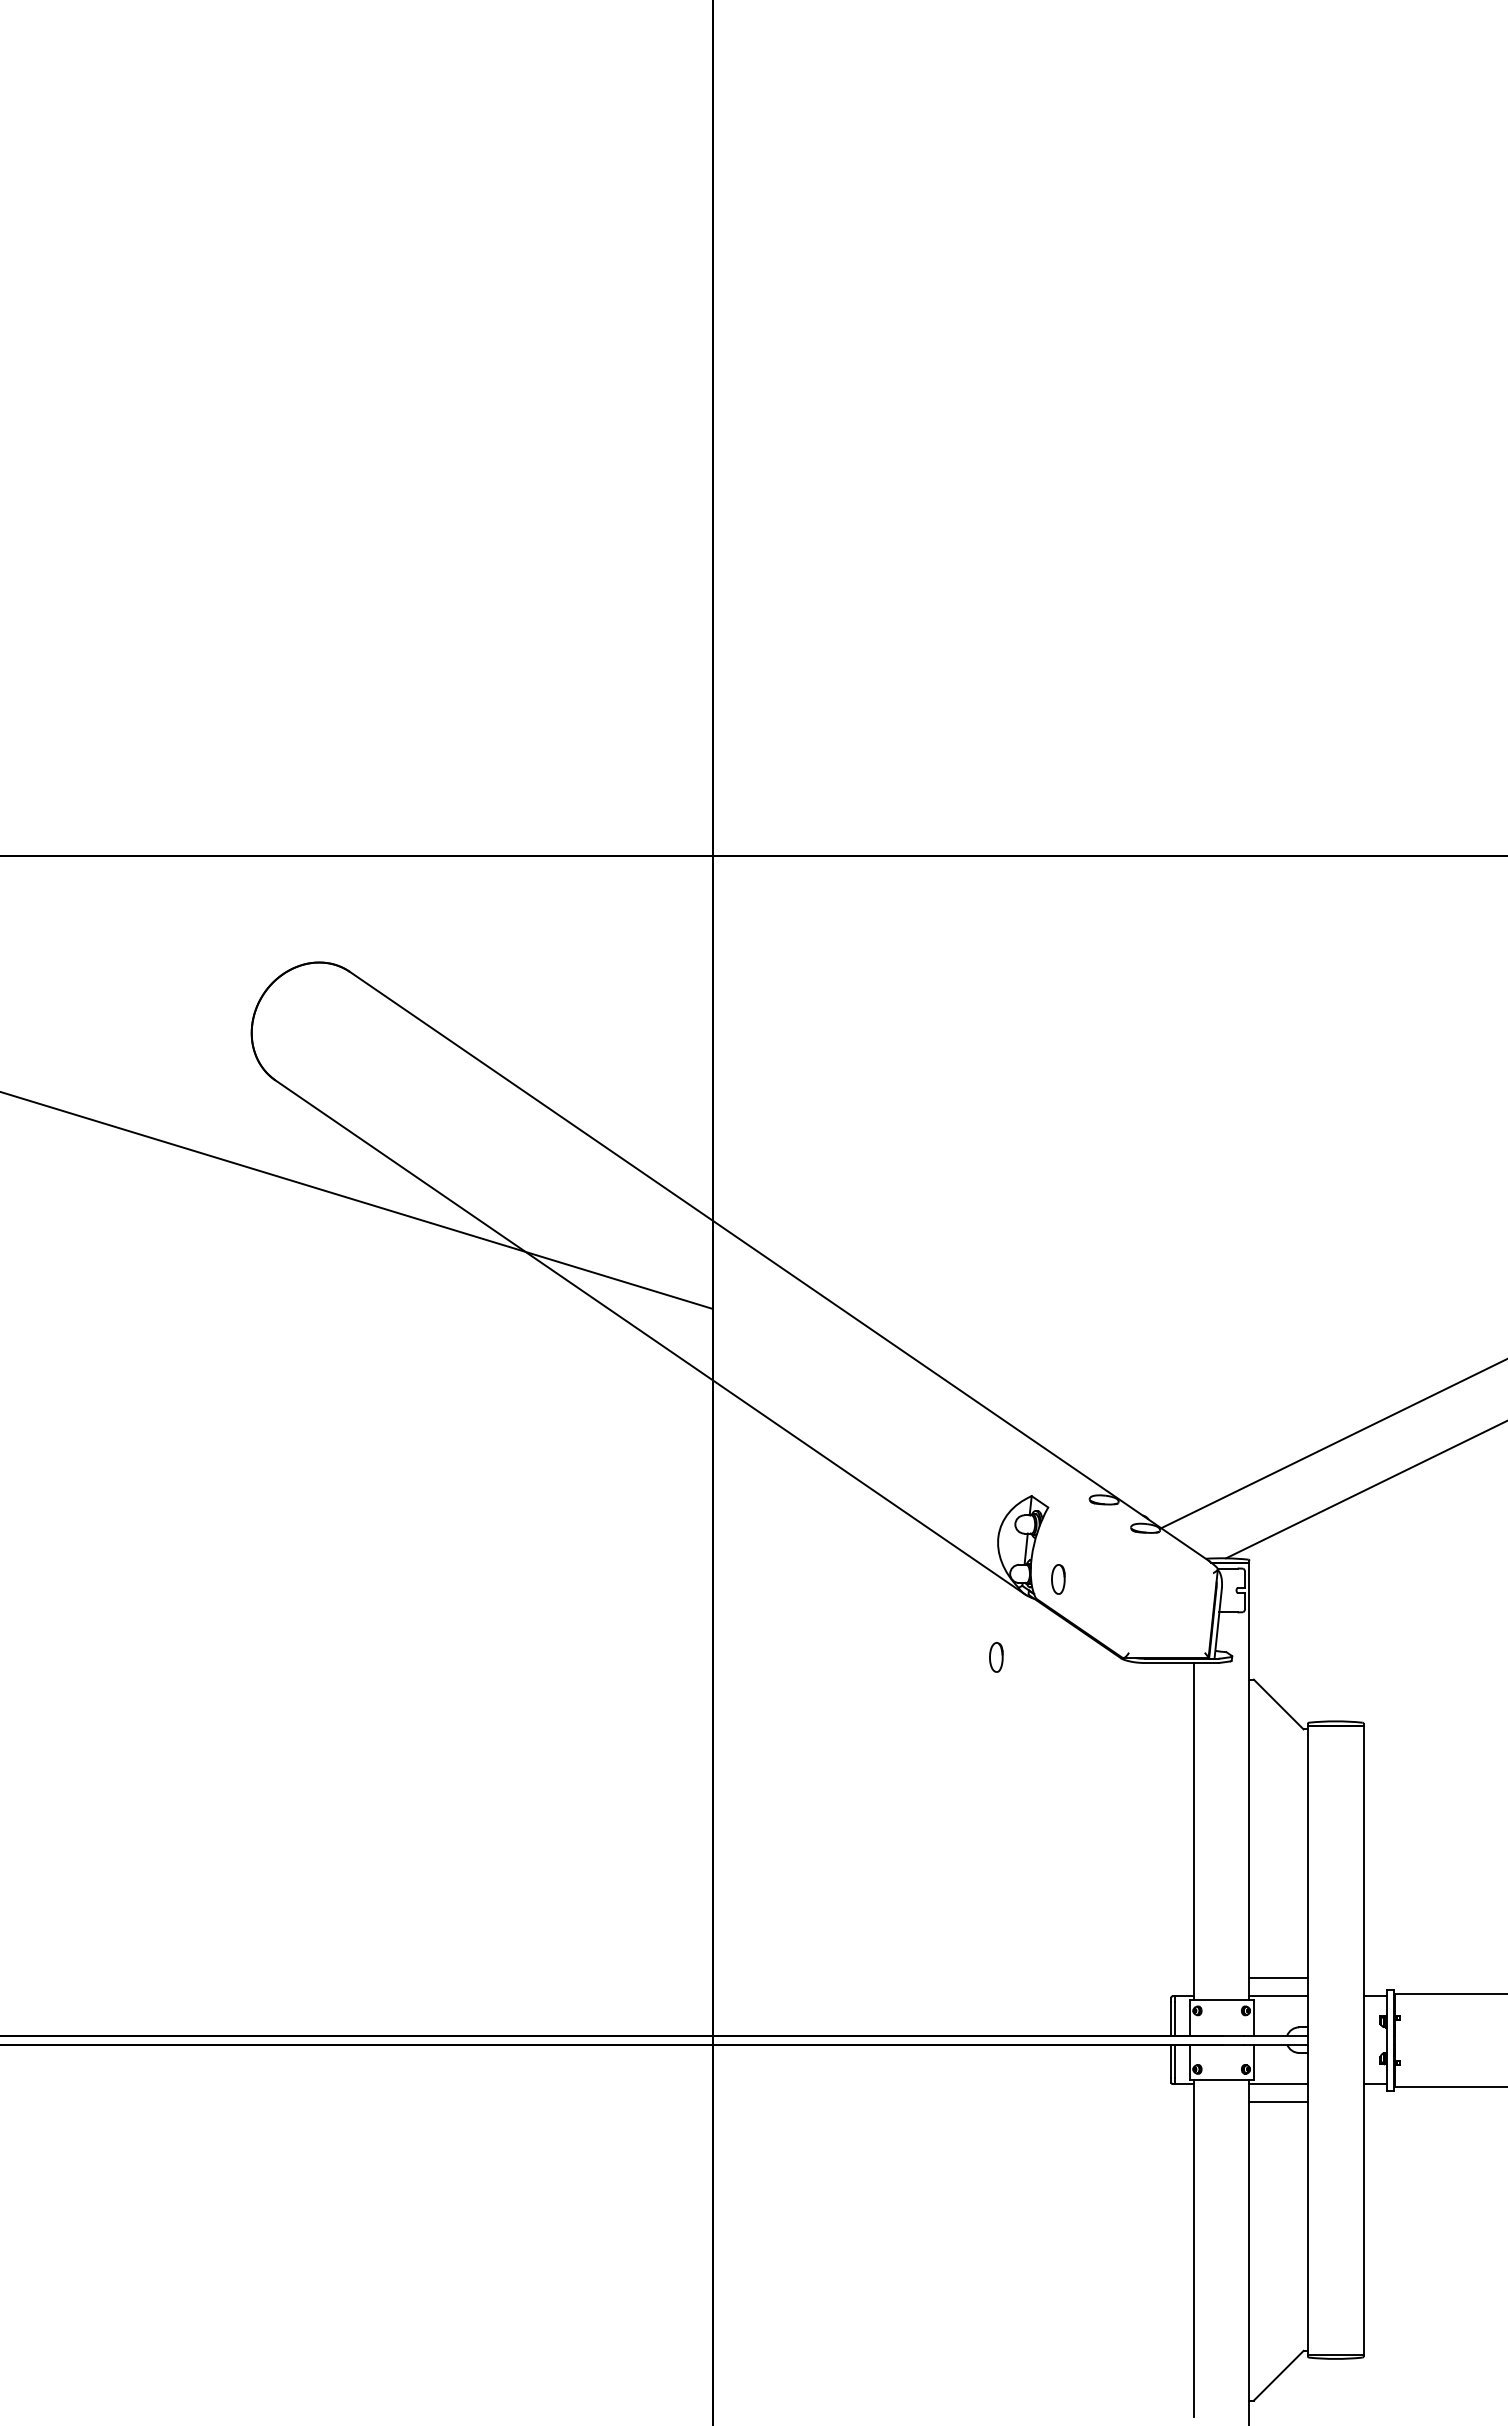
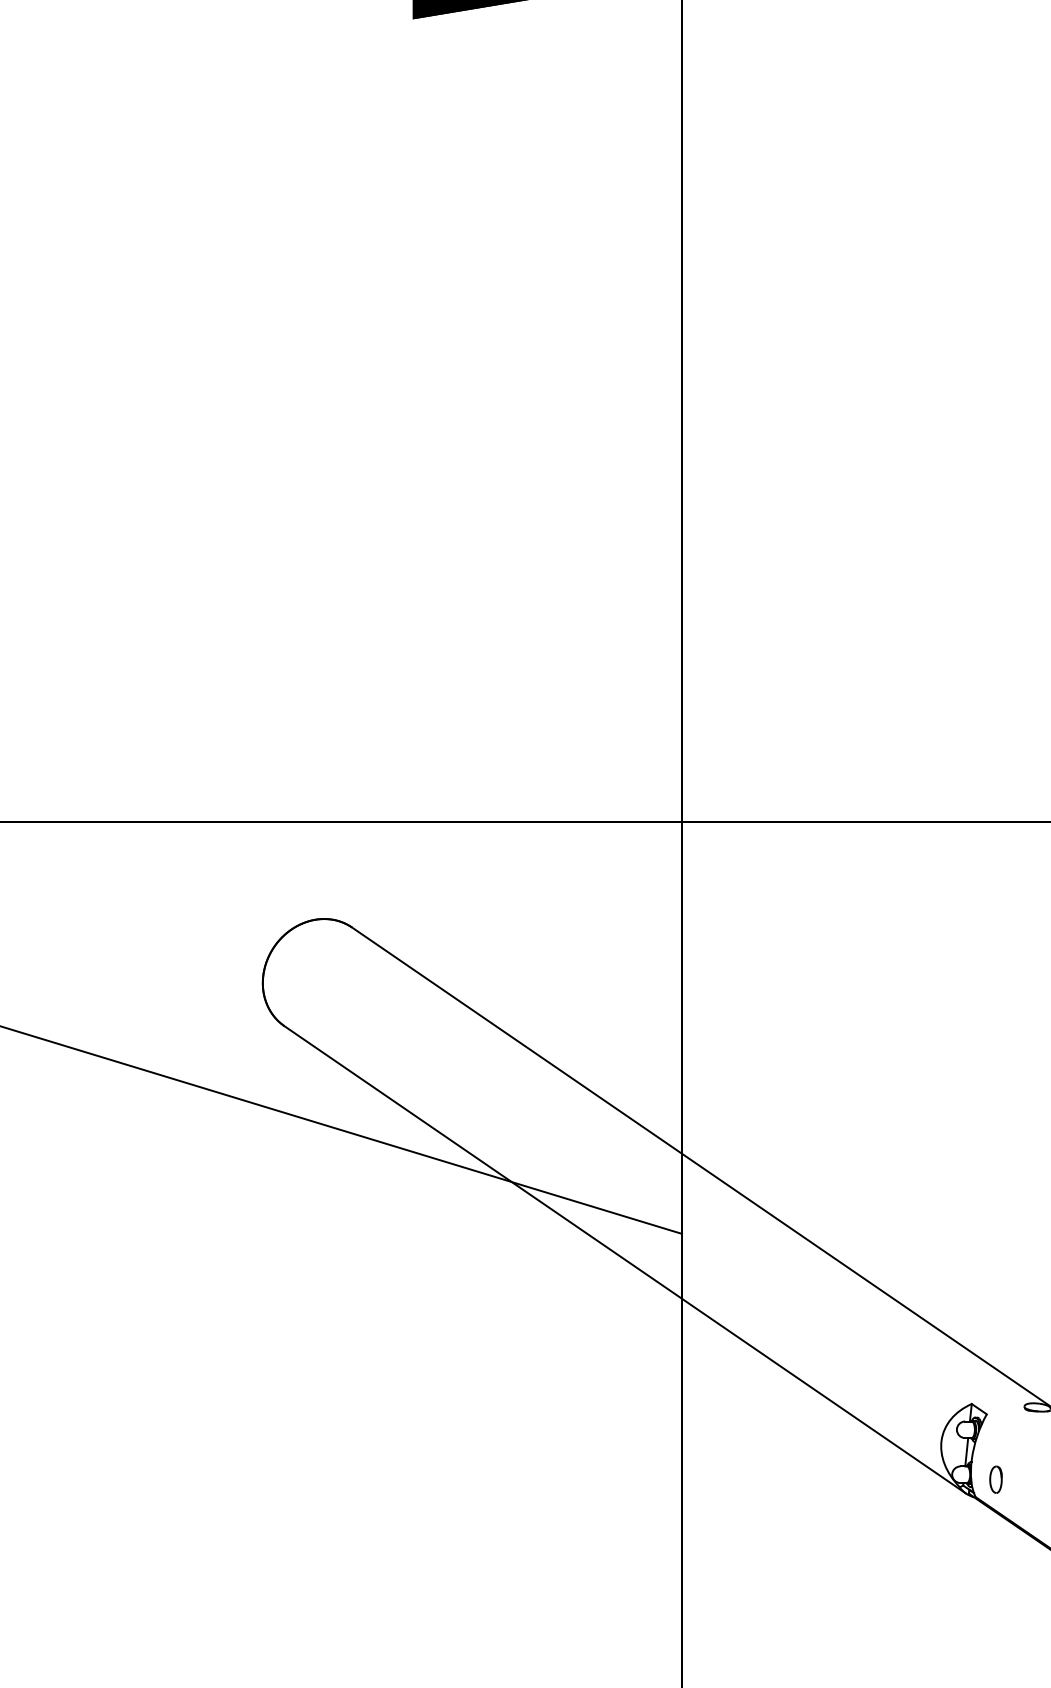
part: (996, 1657) -> (939, 1550), removed

